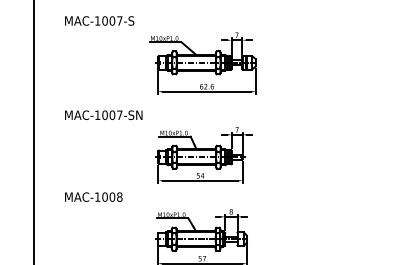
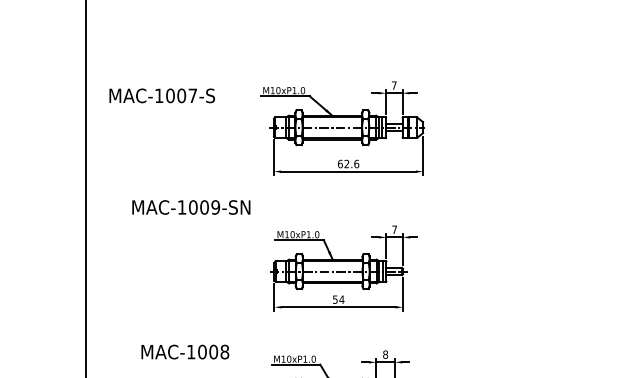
text: (99, 20) -> (161, 95), moved
text: (119, 114) -> (215, 206), MAC-1007-SN -> MAC-1009-SN
text: (93, 196) -> (184, 351), moved

